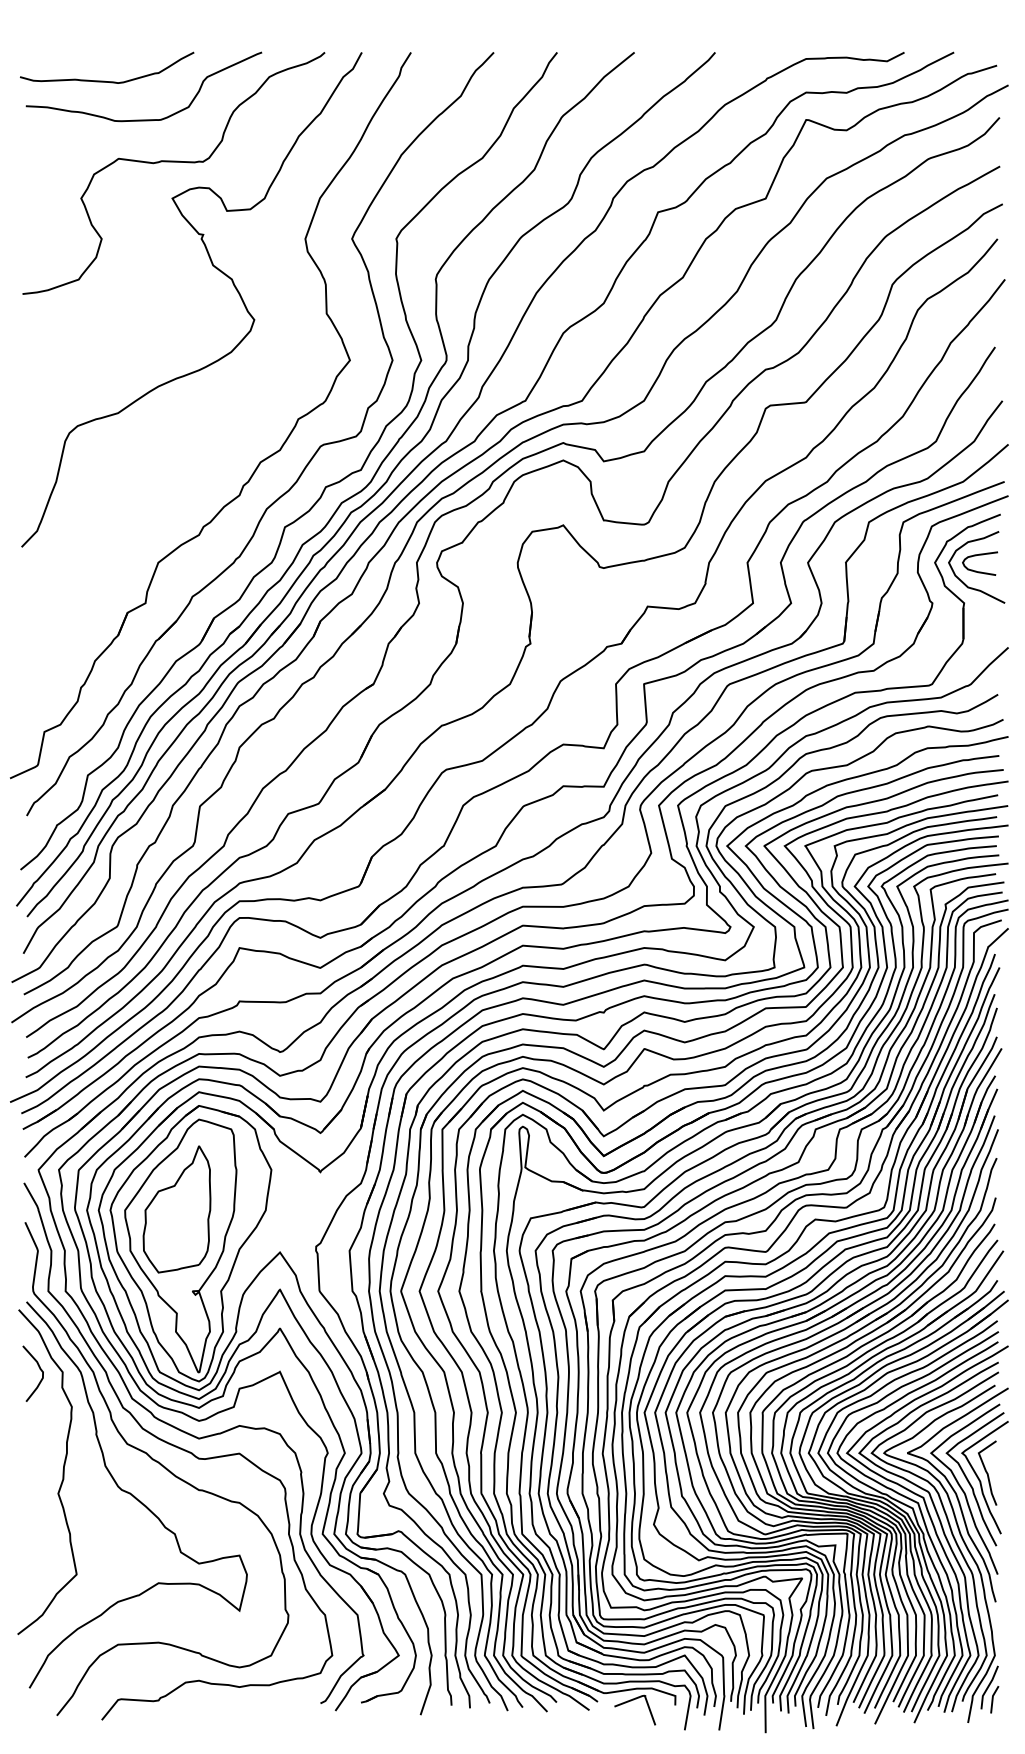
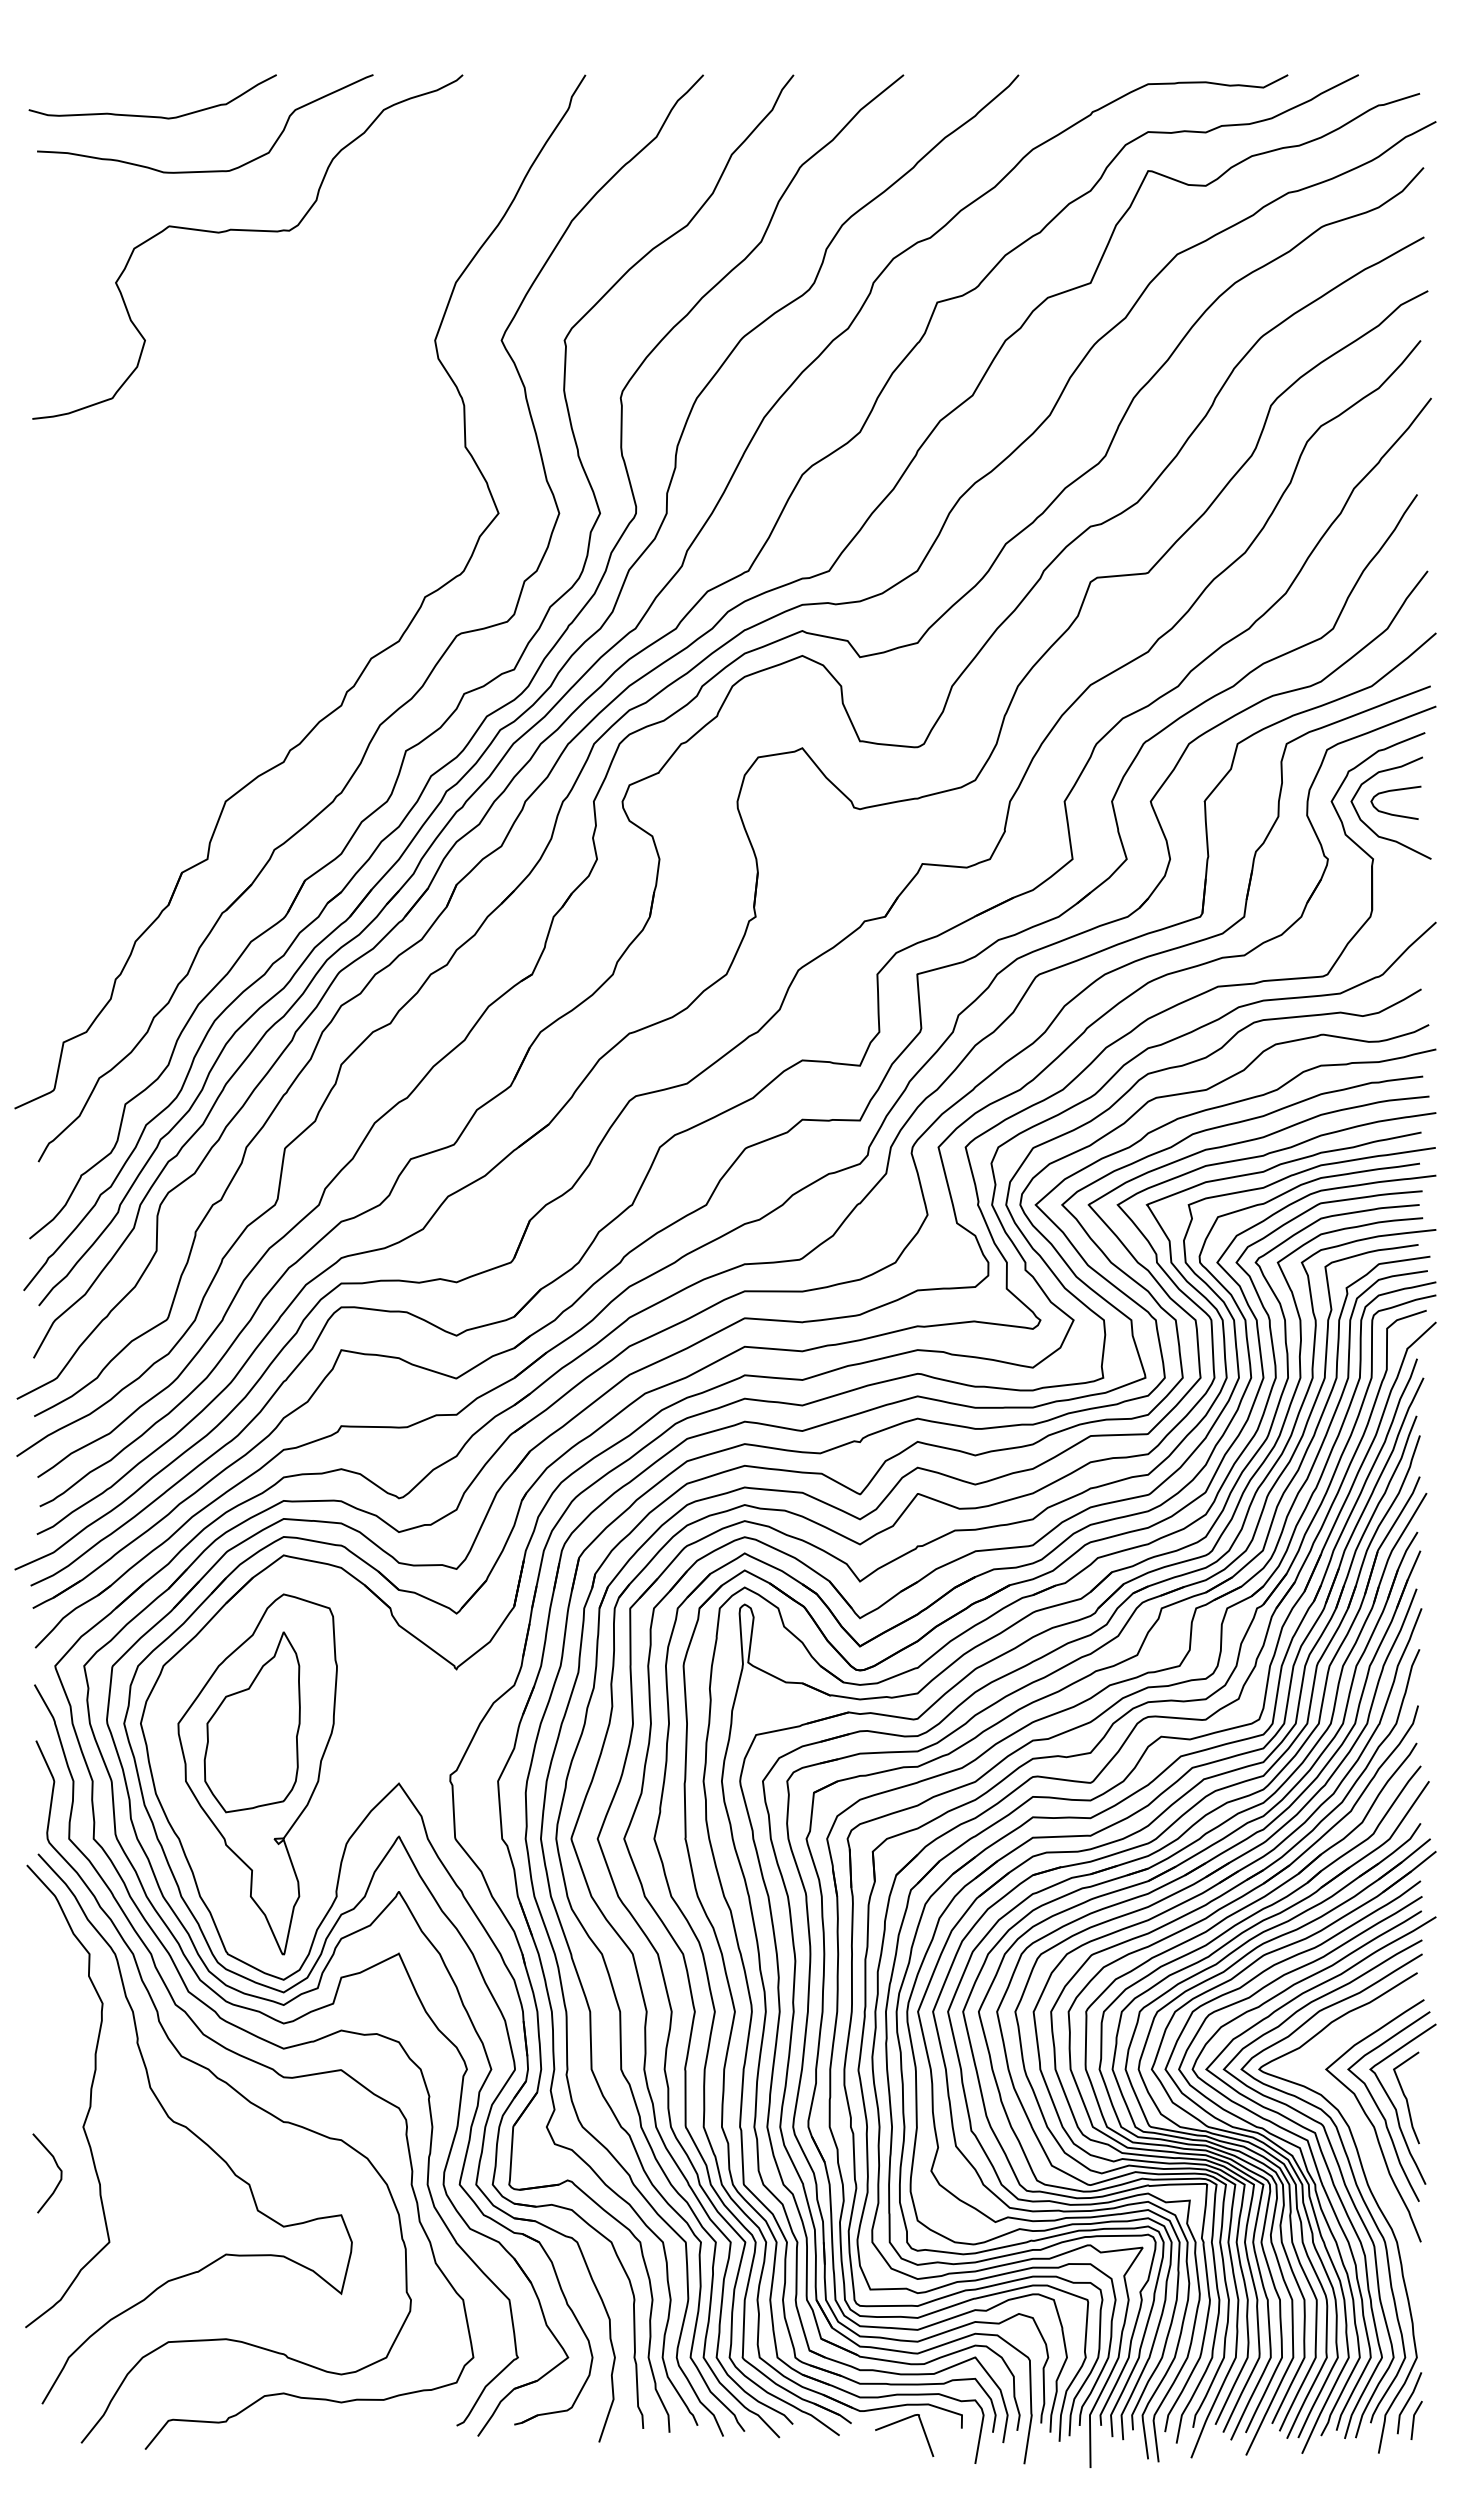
curve: (215, 268) -> (307, 382), removed
part: (190, 1243) -> (271, 1771), removed
curve: (39, 1368) -> (56, 2166), moved
curve: (956, 1494) -> (1362, 2128), removed

